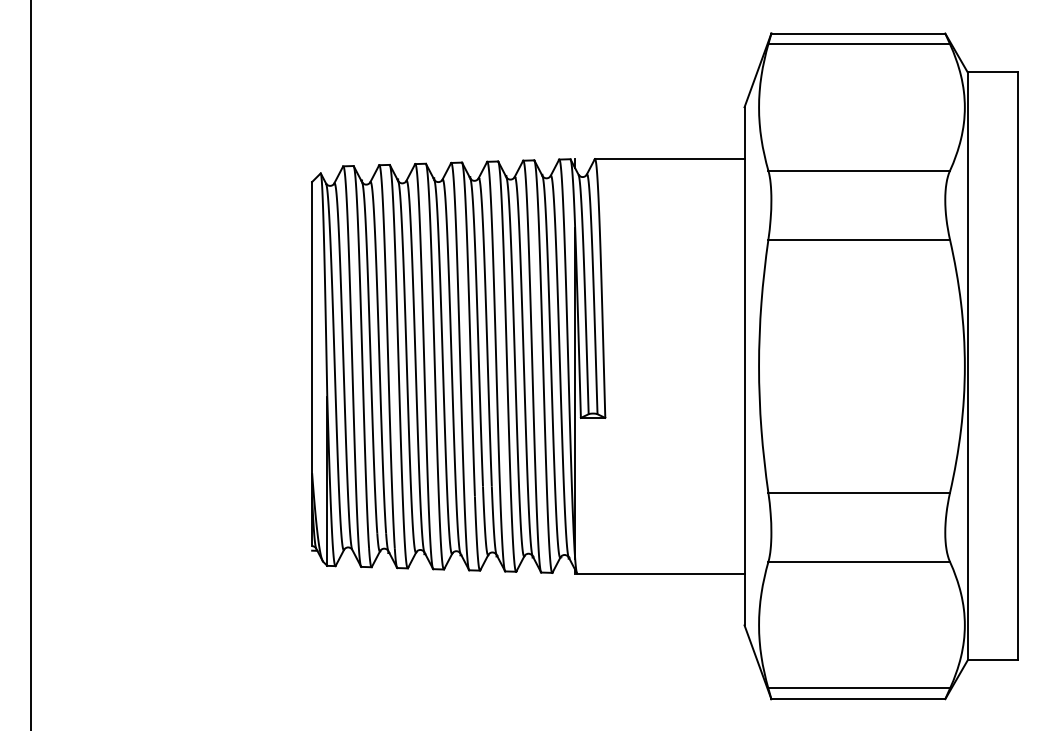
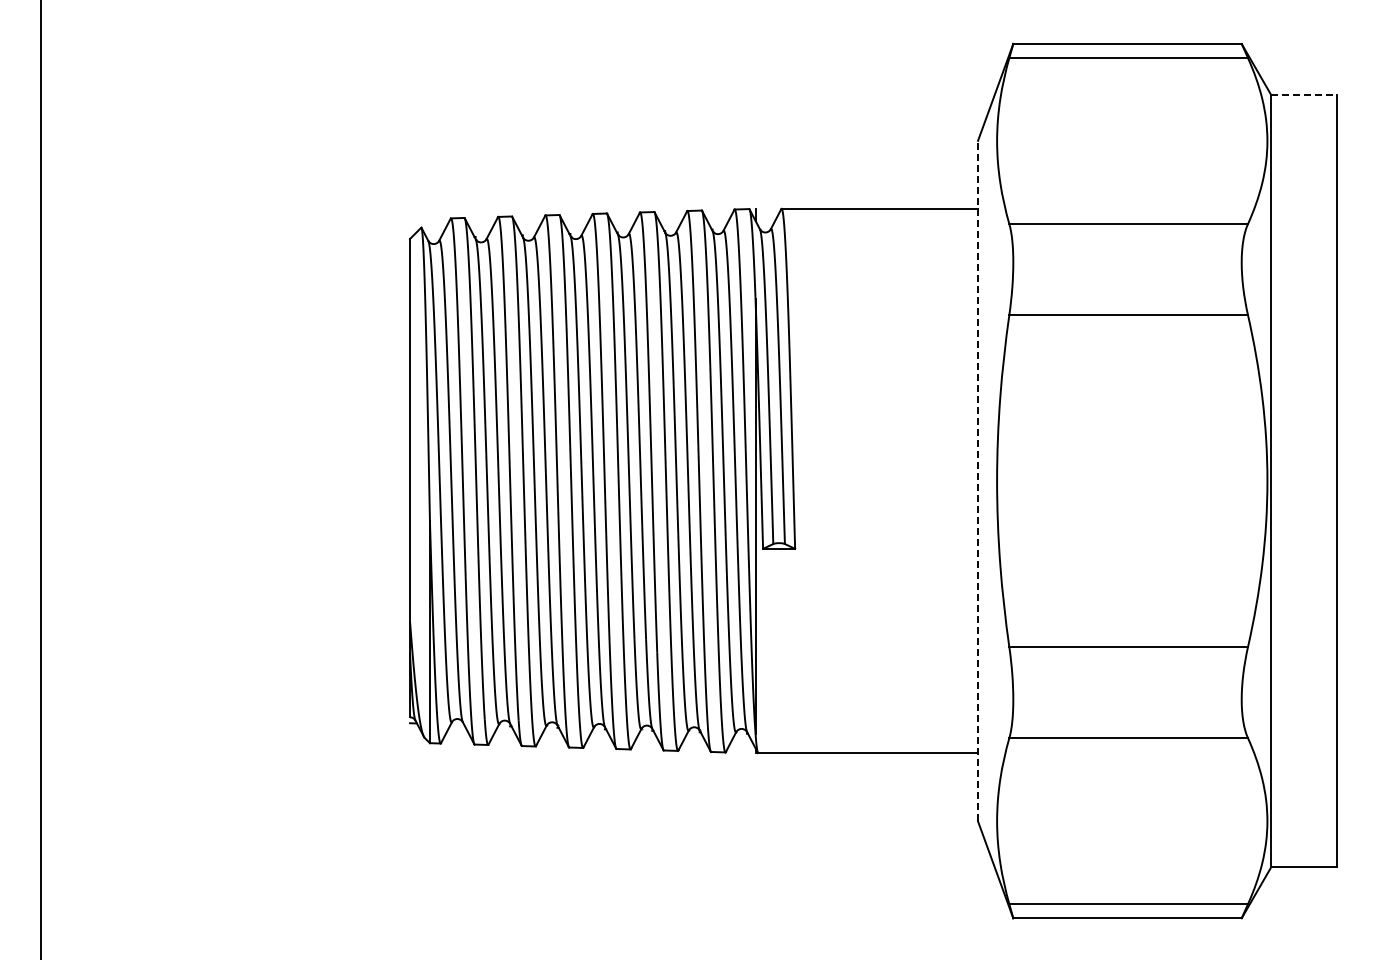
line: (992, 72) -> (1303, 95), solid -> dashed
line: (744, 365) -> (978, 480), solid -> dashed

